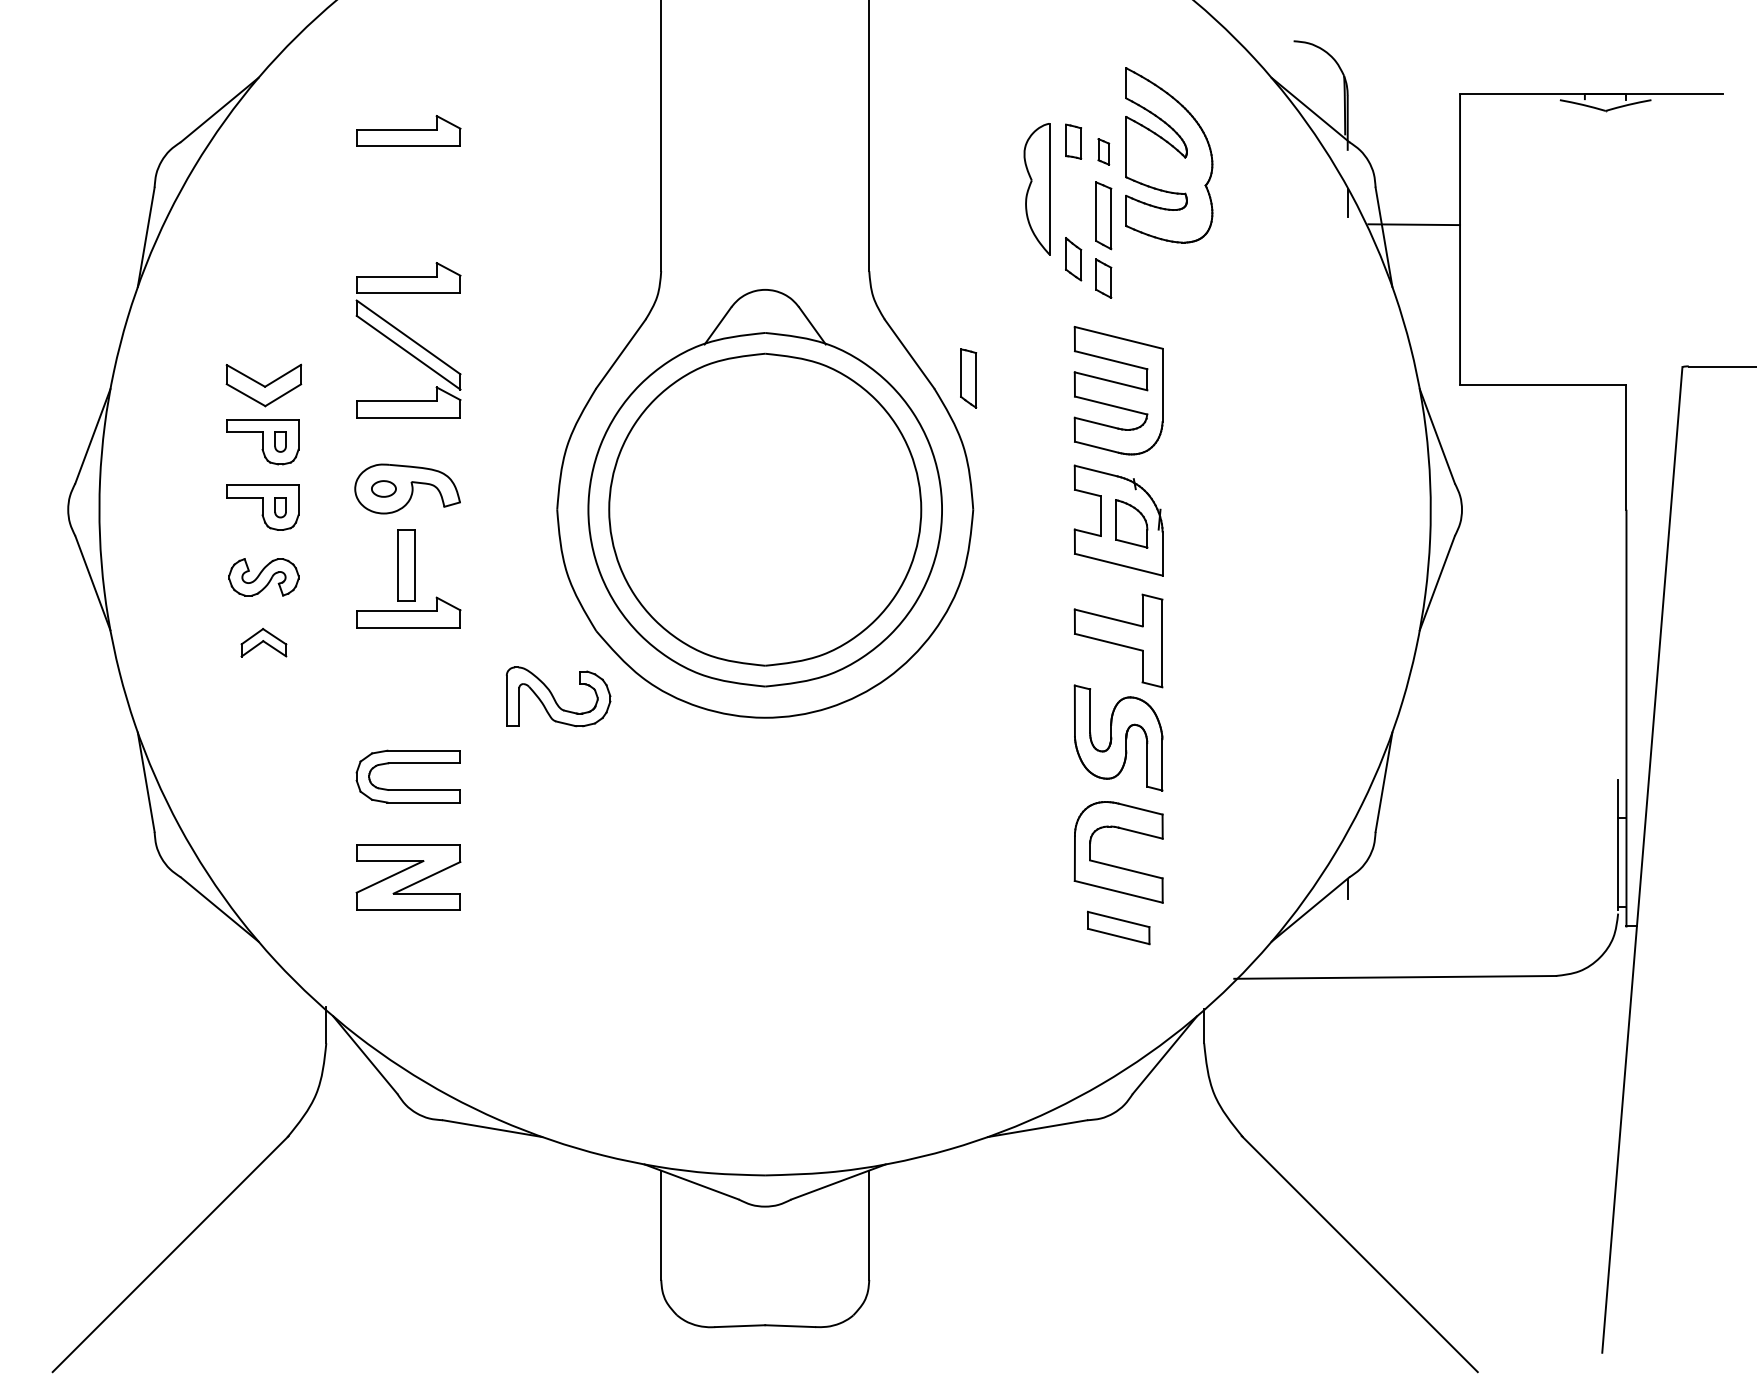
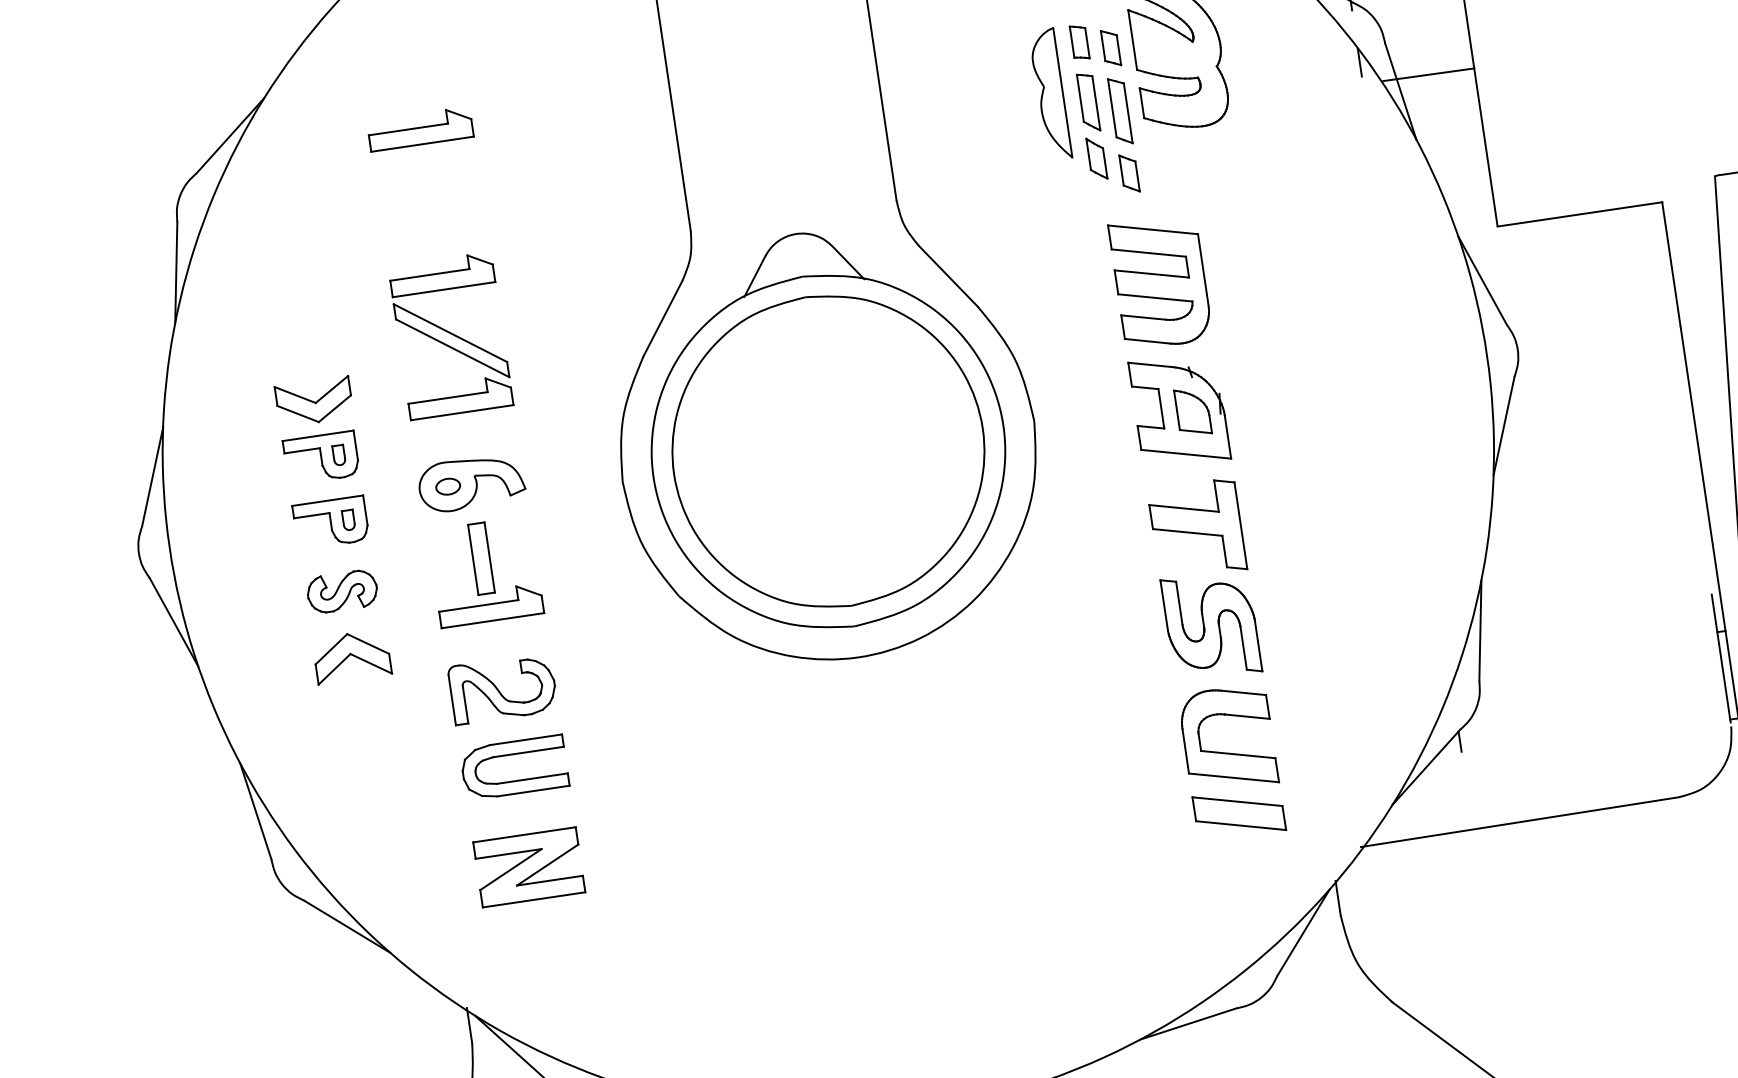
part: (1103, 151) -> (1110, 47), size x1.43
part: (968, 378) -> (1088, 102), moved
part: (263, 642) -> (351, 656), size x1.67
part: (558, 696) -> (502, 688), moved
part: (1118, 927) -> (1238, 813), size x1.43

